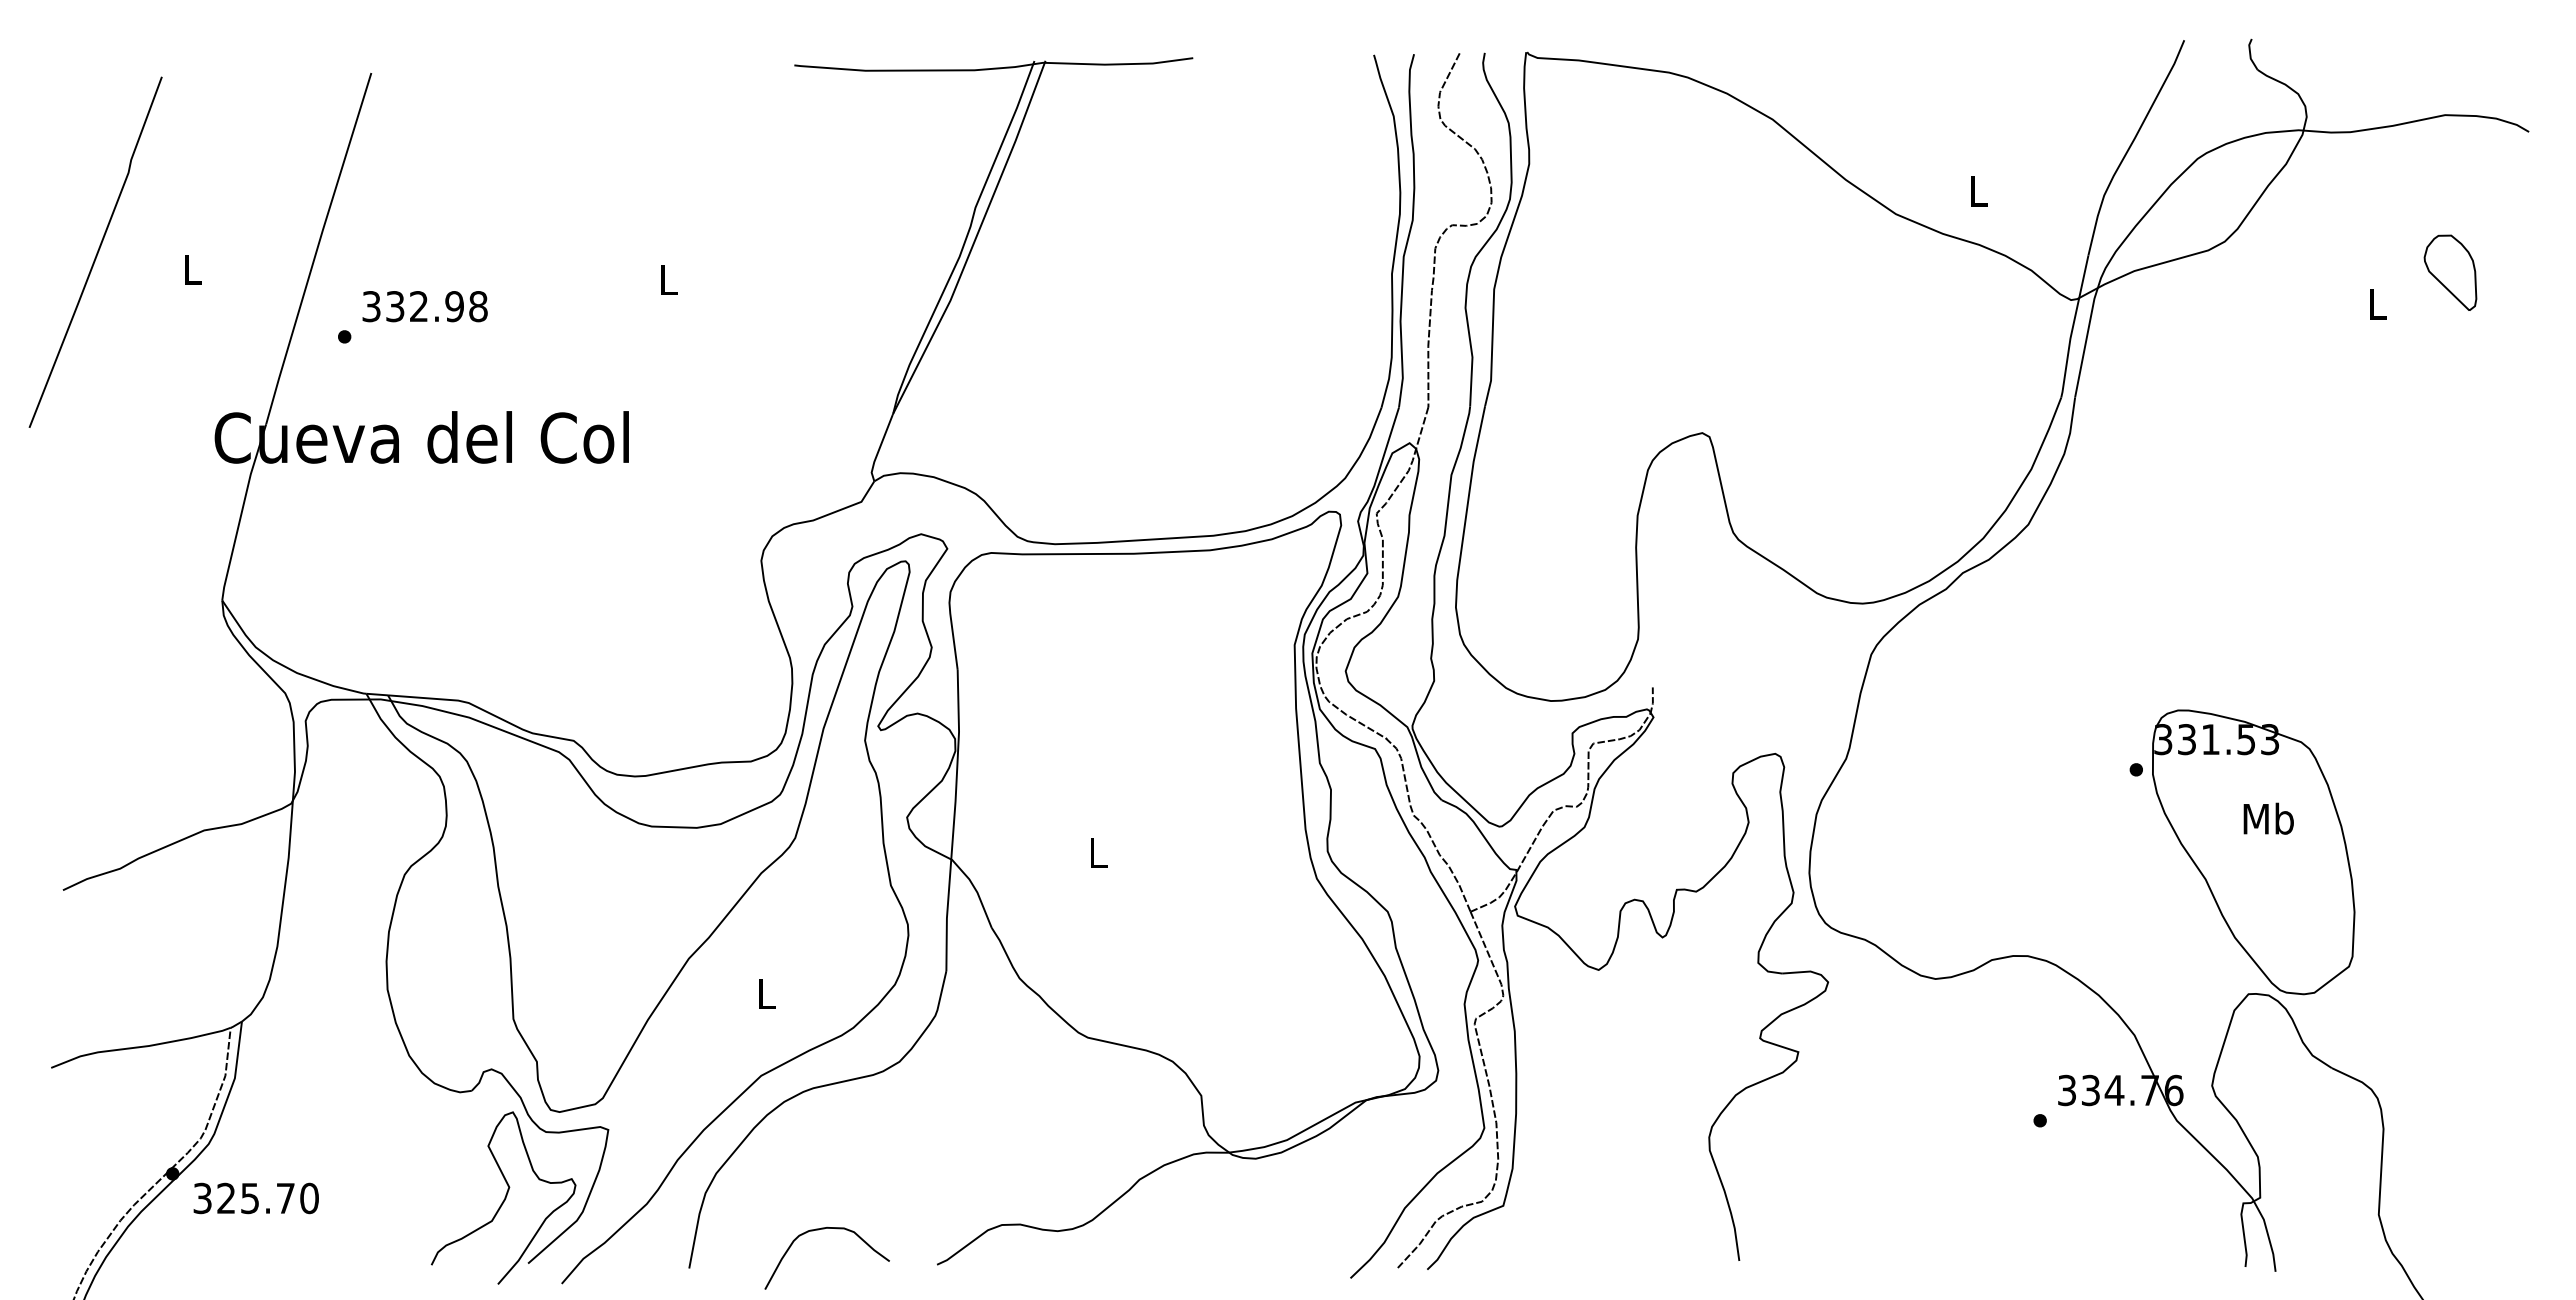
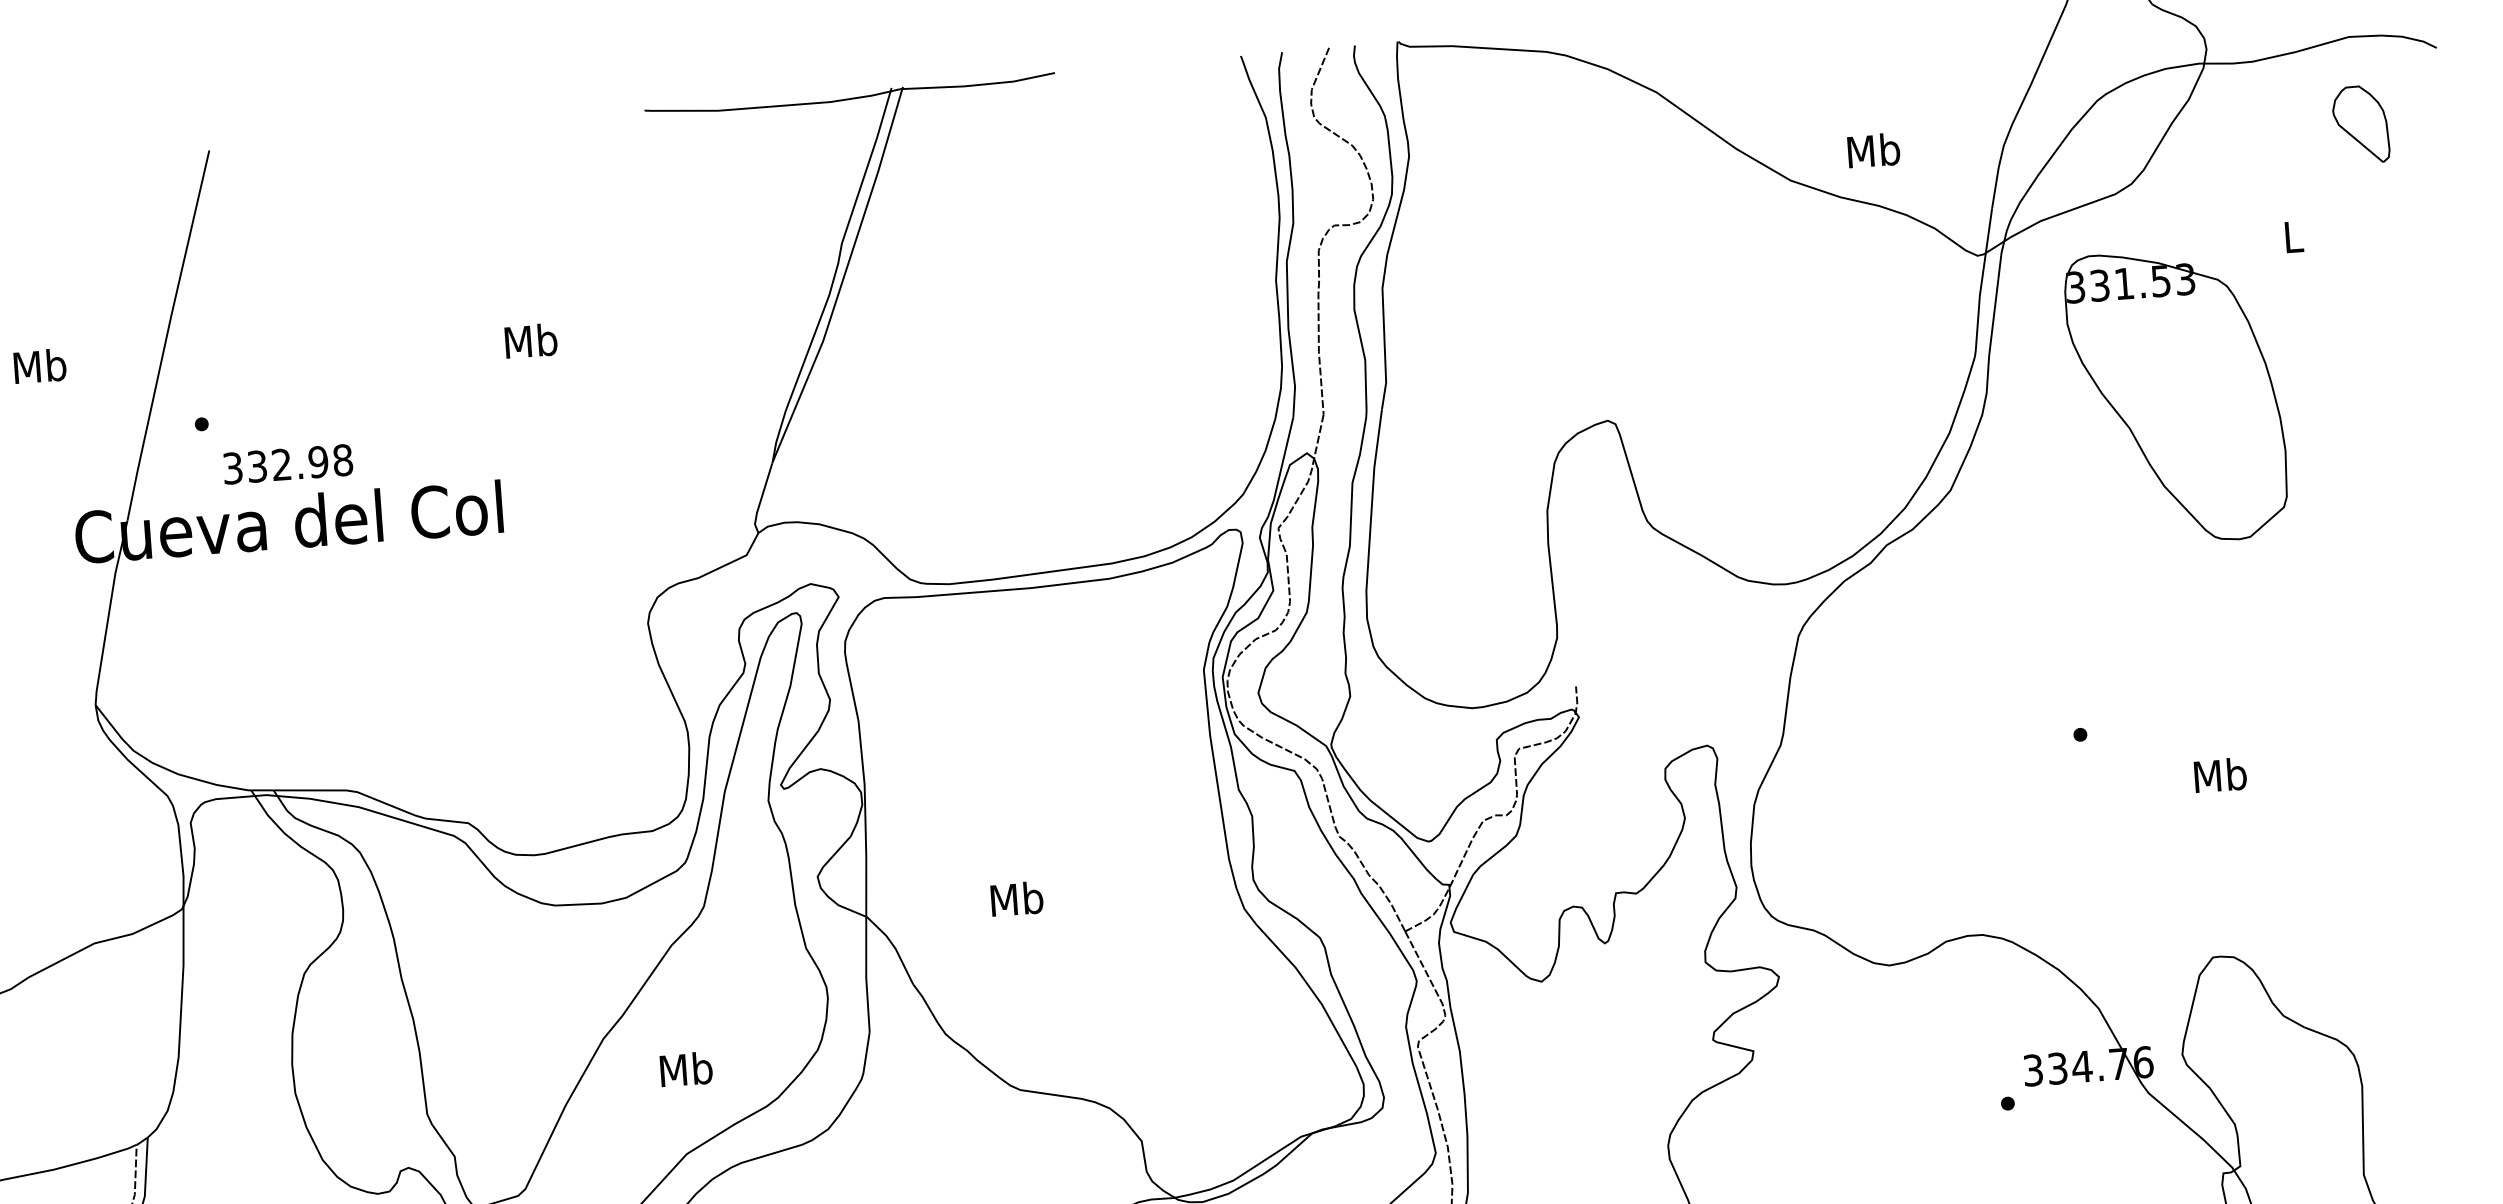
text: (1978, 191) -> (1874, 150), L -> Mb
text: (192, 269) -> (39, 366), L -> Mb
part: (2450, 272) -> (2360, 124), moved
text: (668, 279) -> (531, 340), L -> Mb
text: (424, 306) -> (287, 464), moved
text: (1098, 852) -> (1017, 898), L -> Mb
part: (2253, 852) -> (2176, 396), moved
text: (766, 993) -> (686, 1068), L -> Mb

